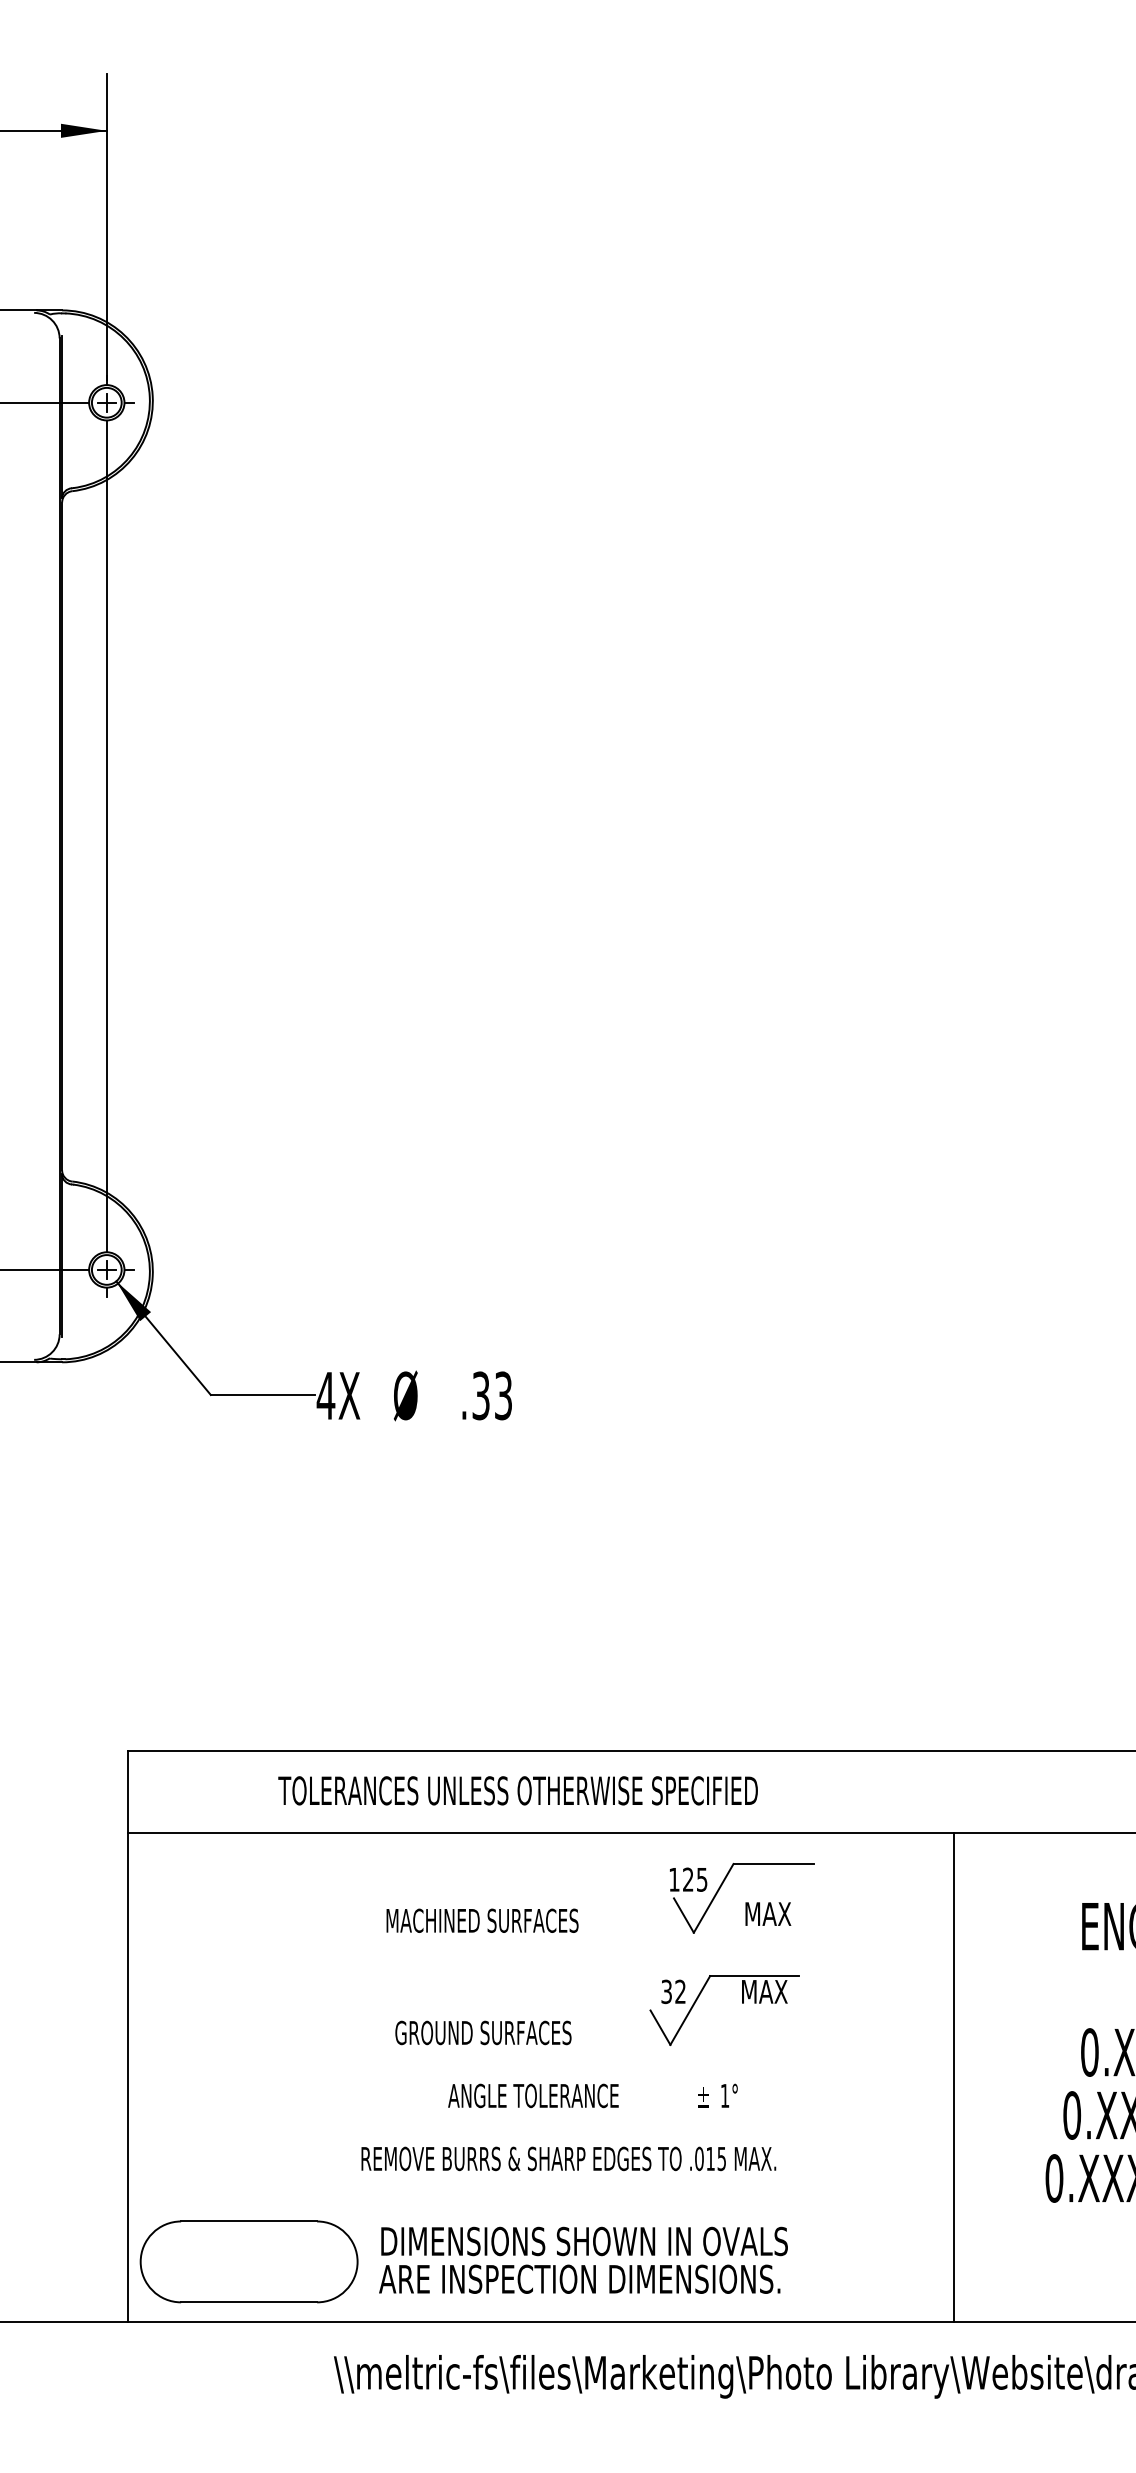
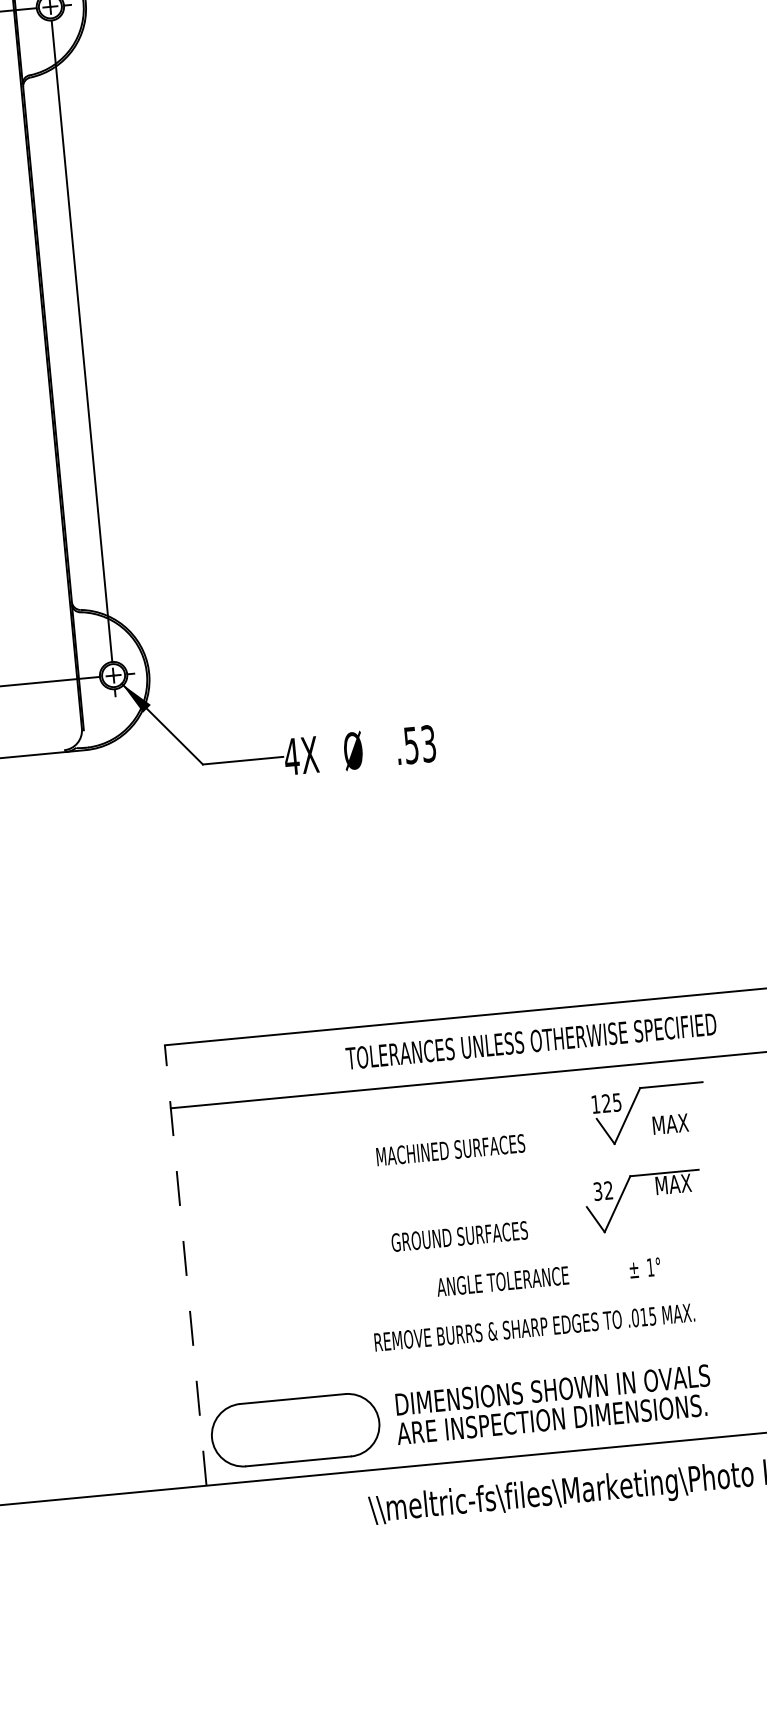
text: (481, 1395) -> (411, 745), .33 -> .53
text: (517, 1790) -> (530, 1041), moved
line: (127, 2036) -> (185, 1265), solid -> dashed

